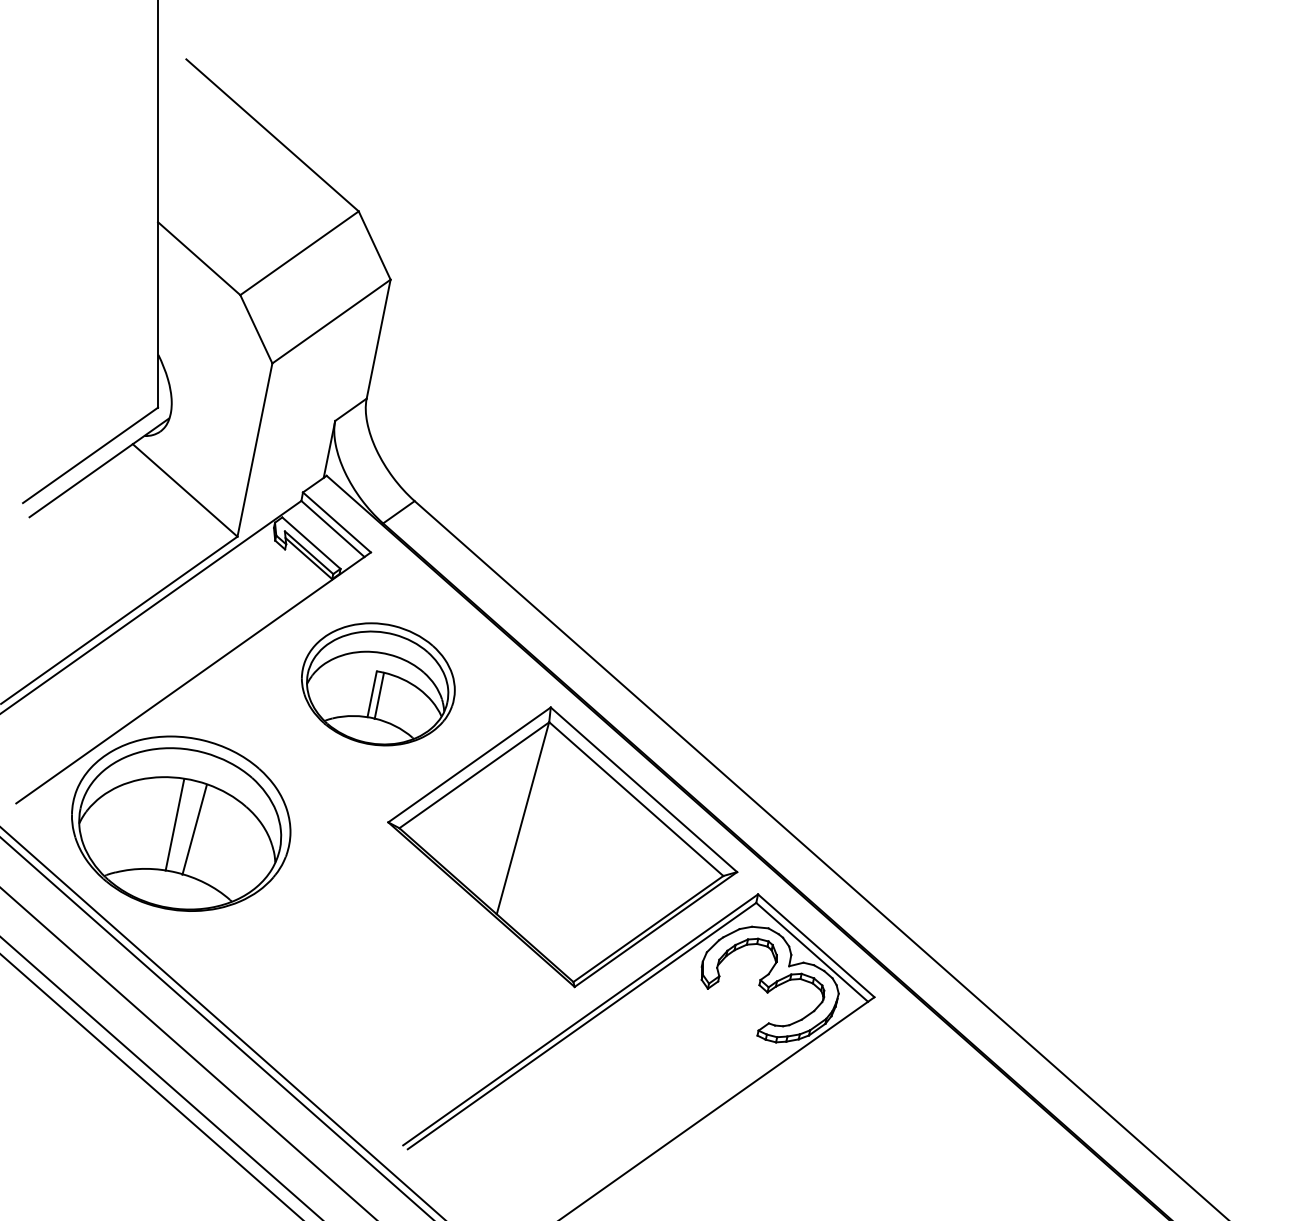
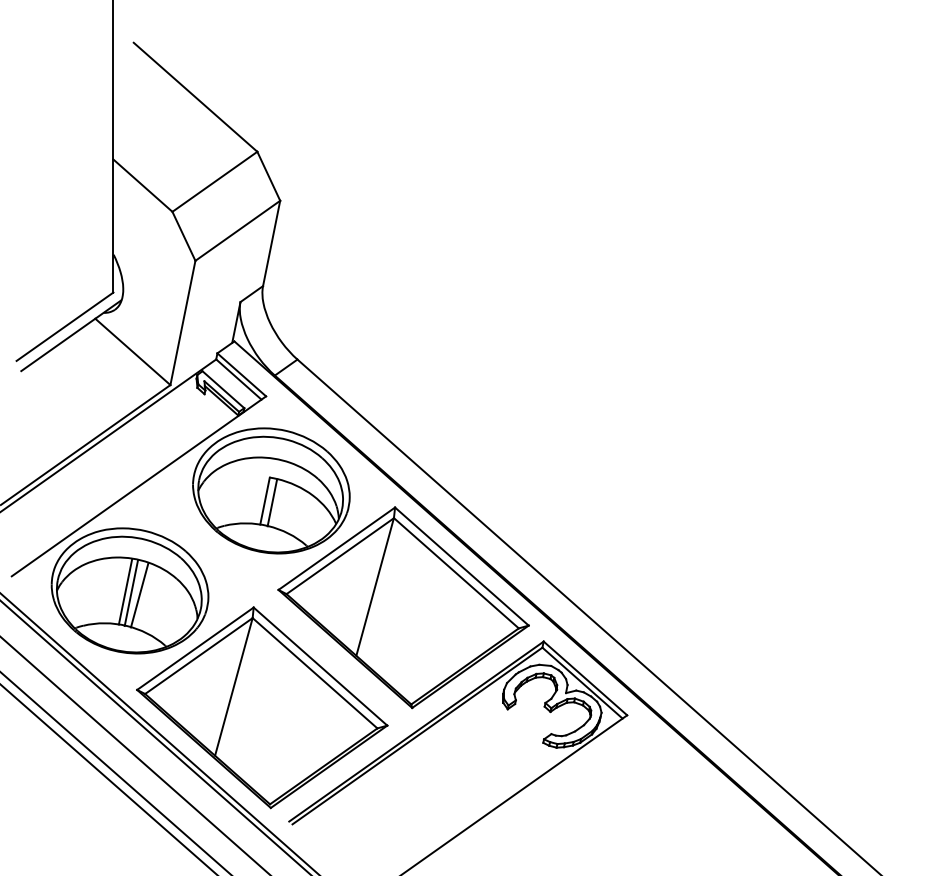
part: (378, 684) -> (271, 491), size x1.43
line: (182, 826) -> (130, 592), added
part: (365, 986) -> (262, 707), added

